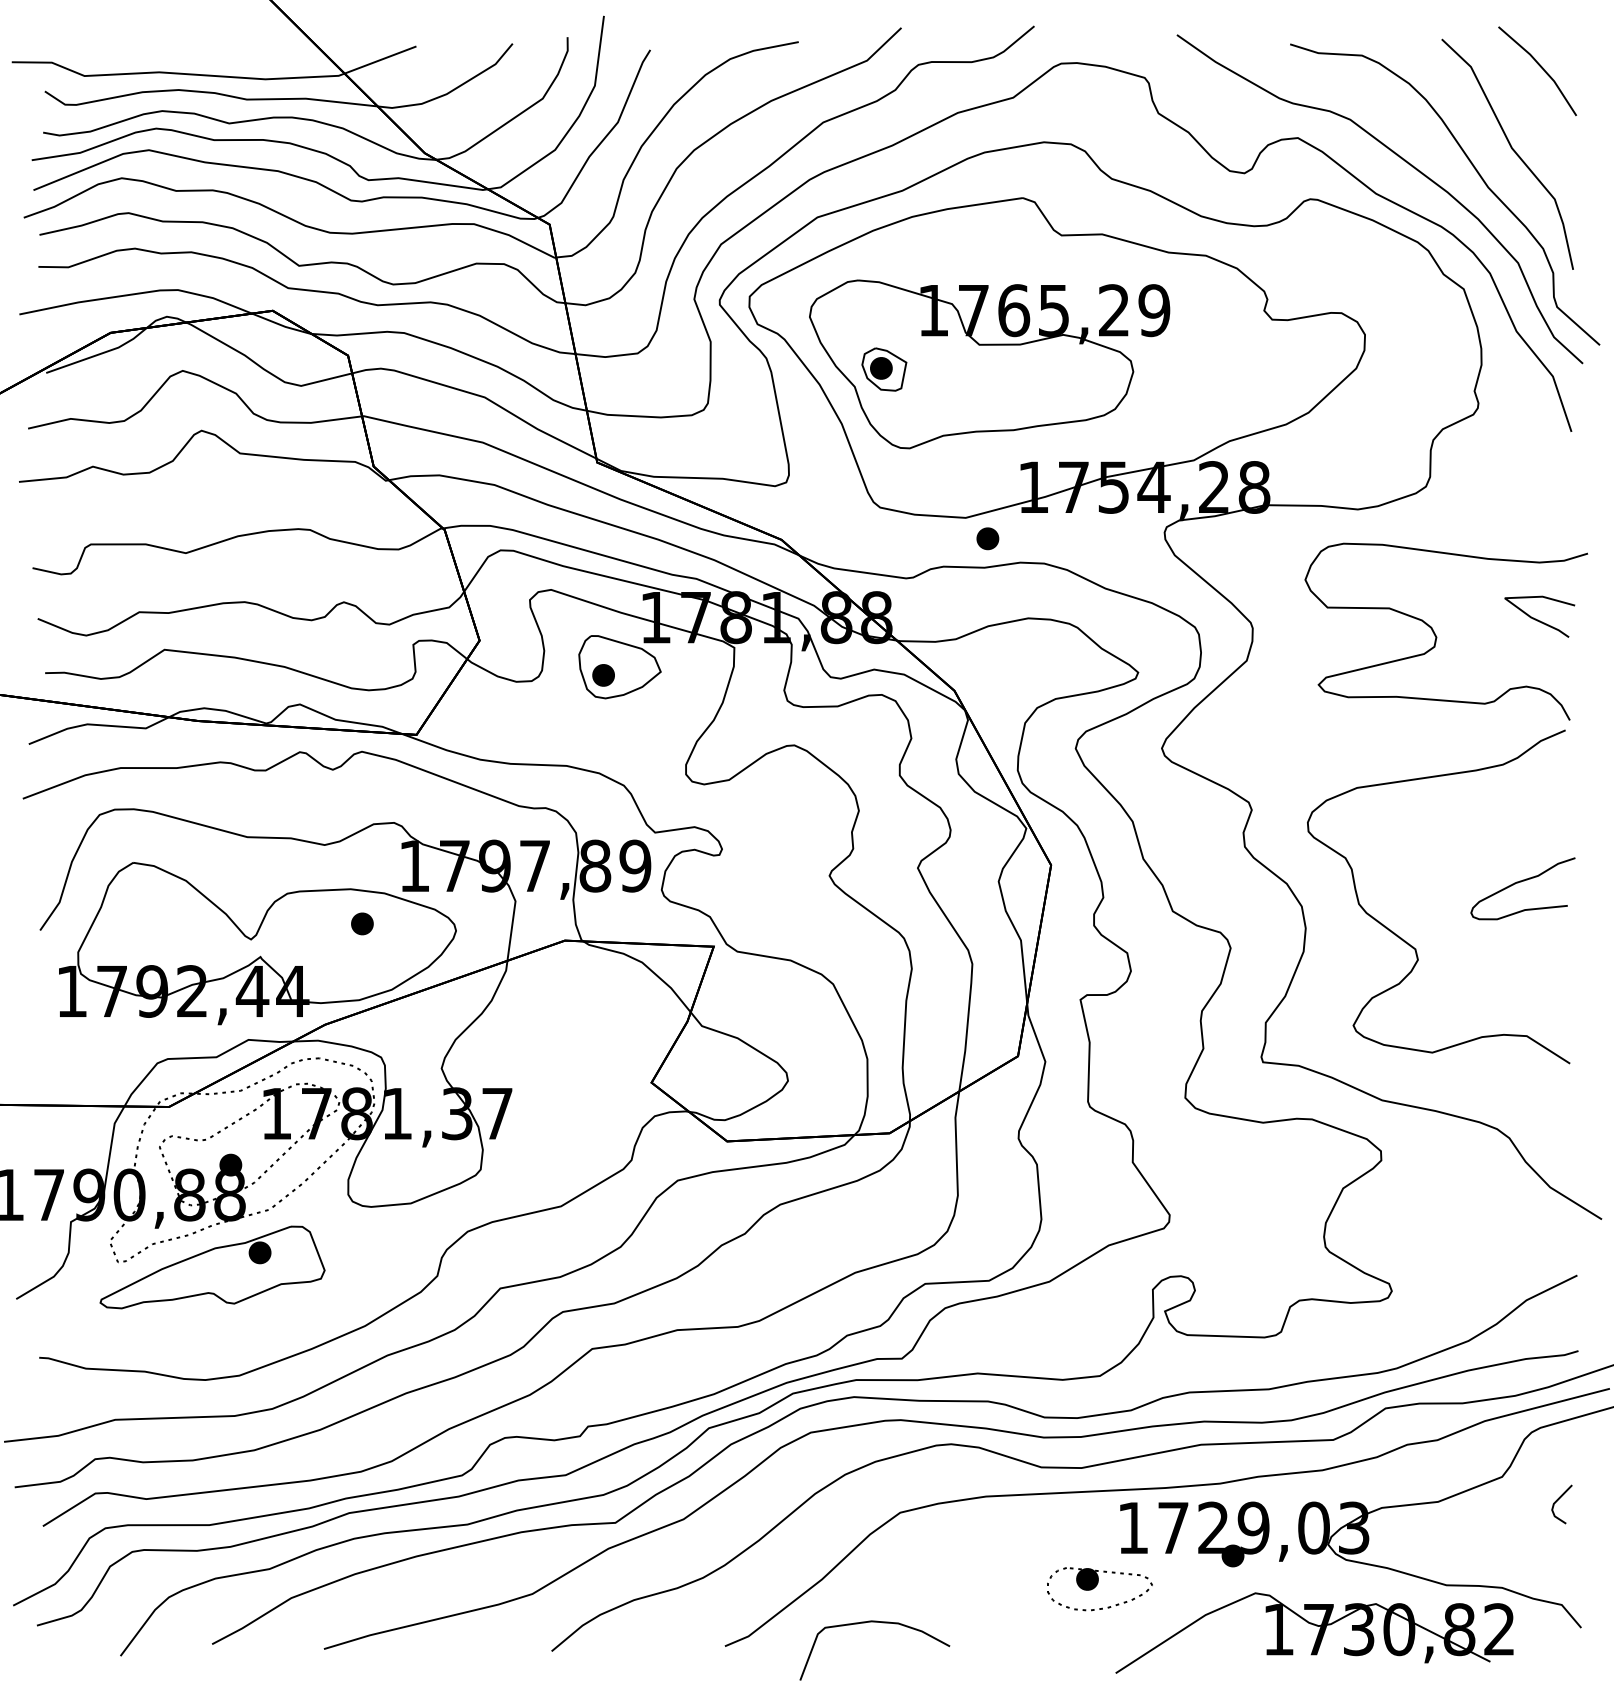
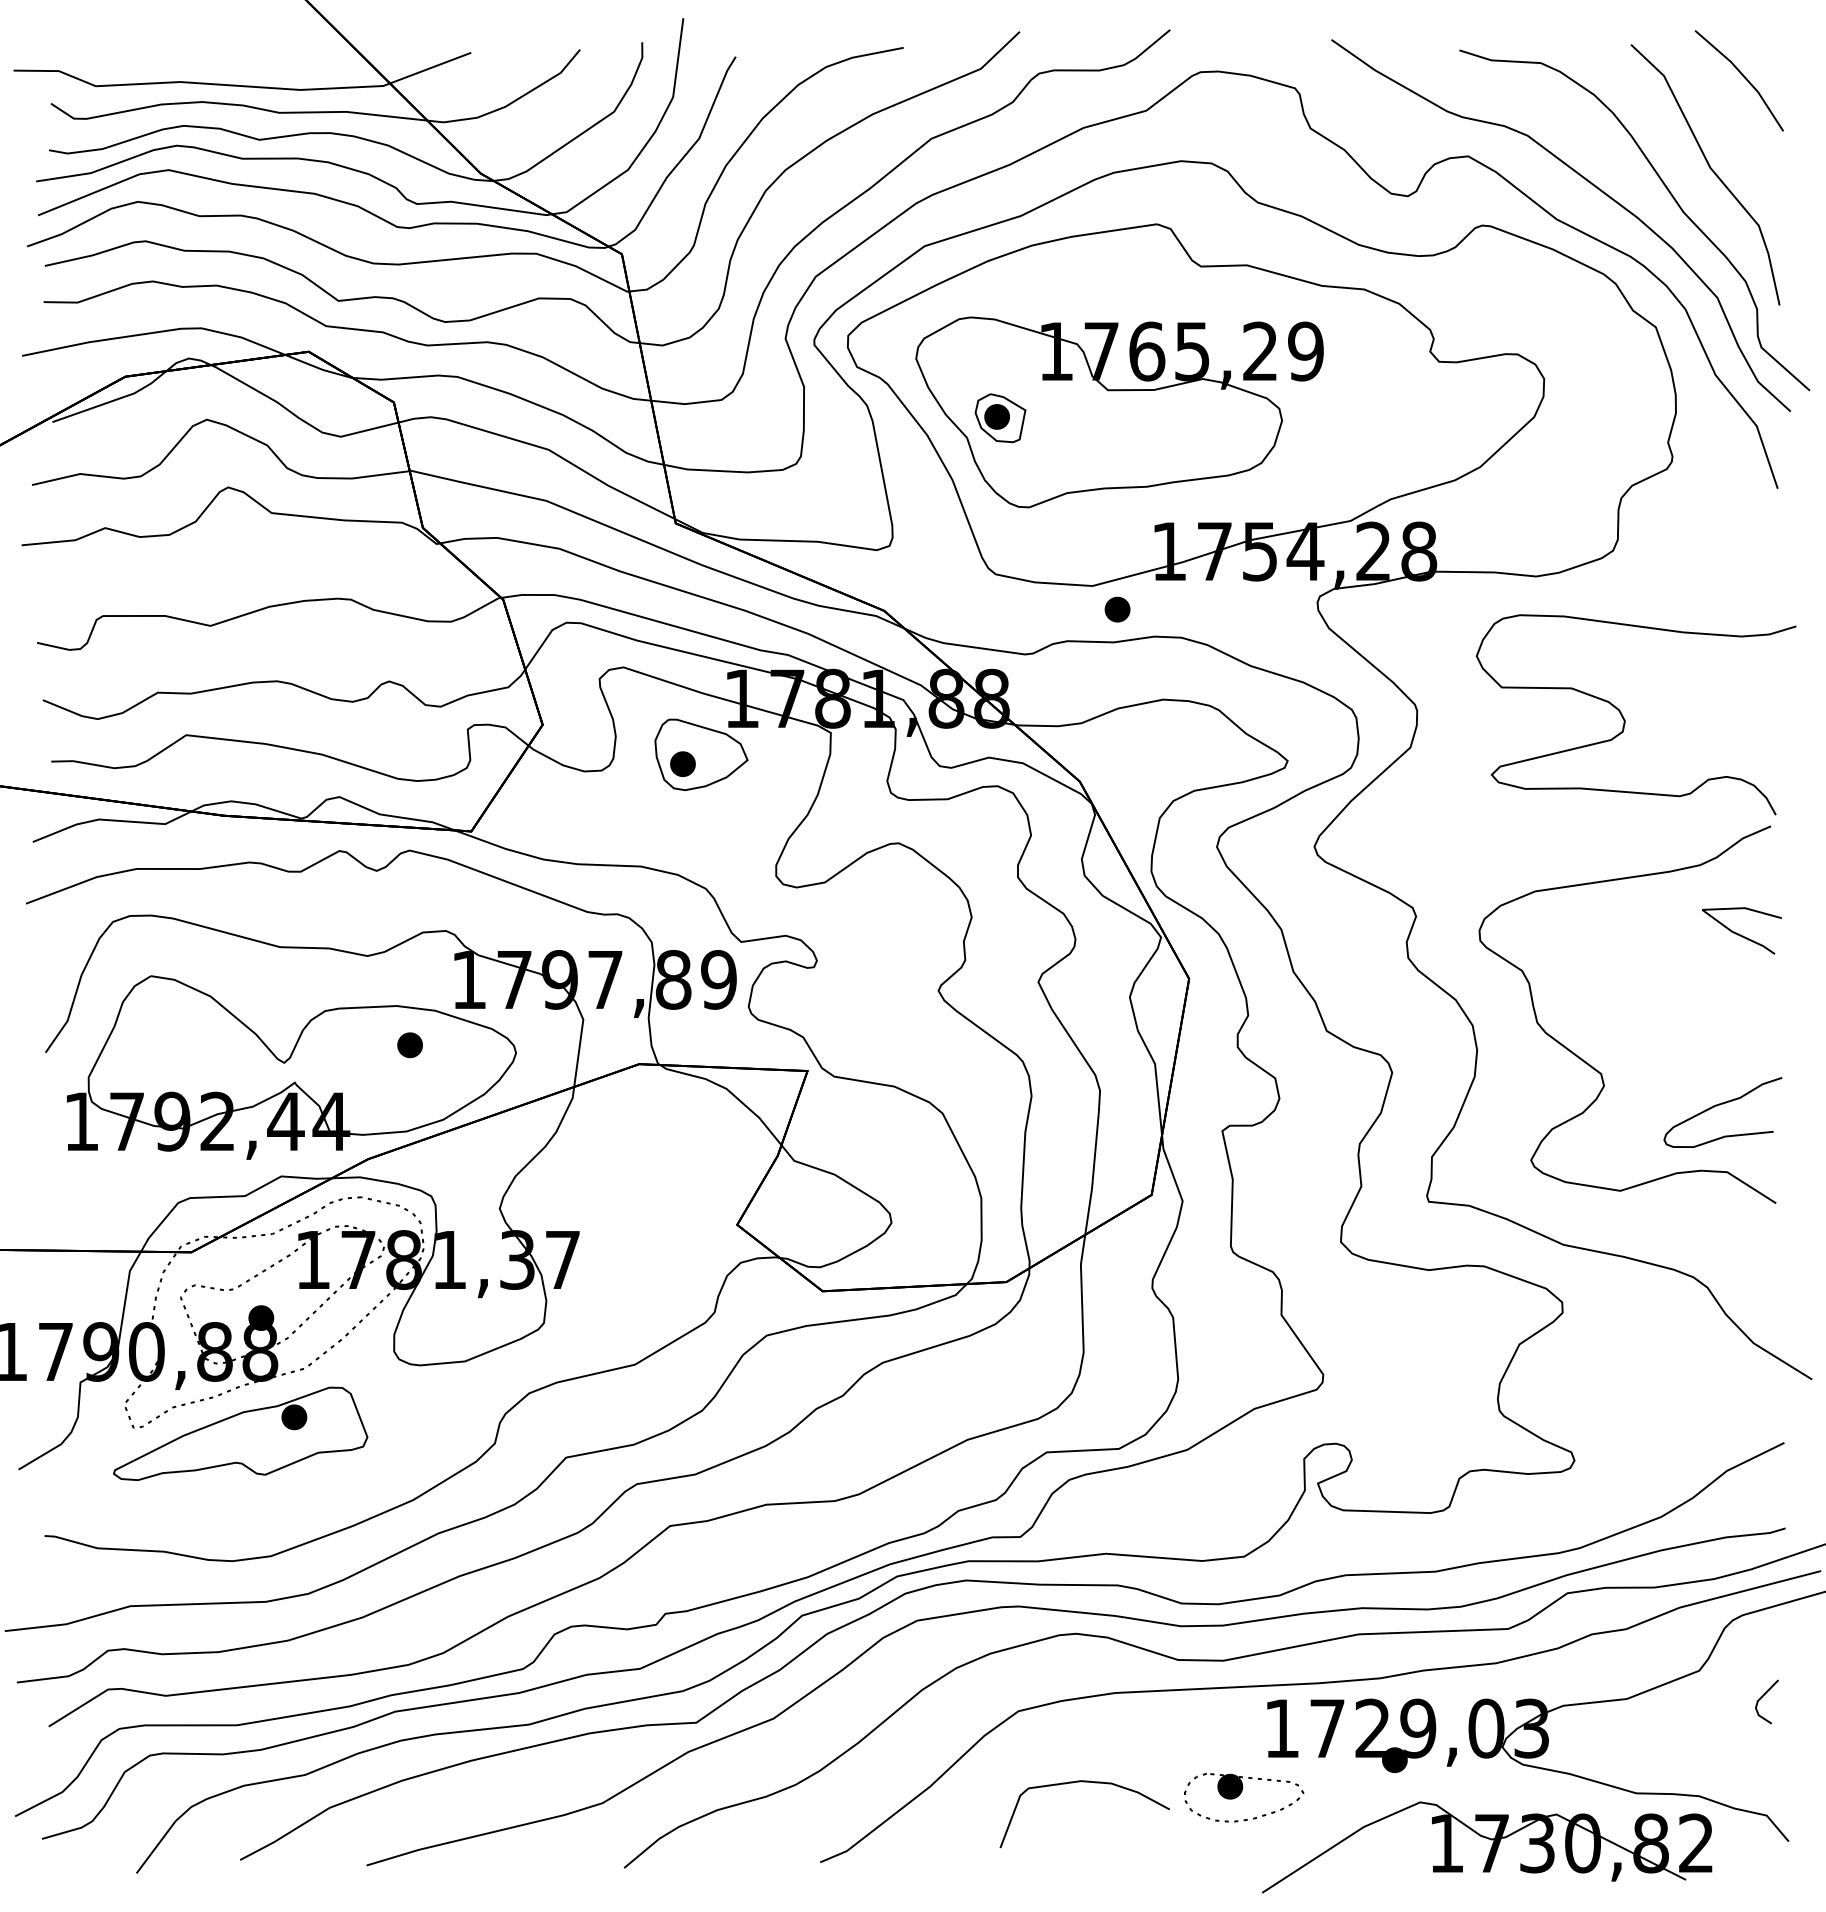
curve: (1538, 619) -> (1740, 934), moved
curve: (1520, 882) -> (1720, 1105), moved
curve: (874, 1622) -> (1084, 1782), moved

